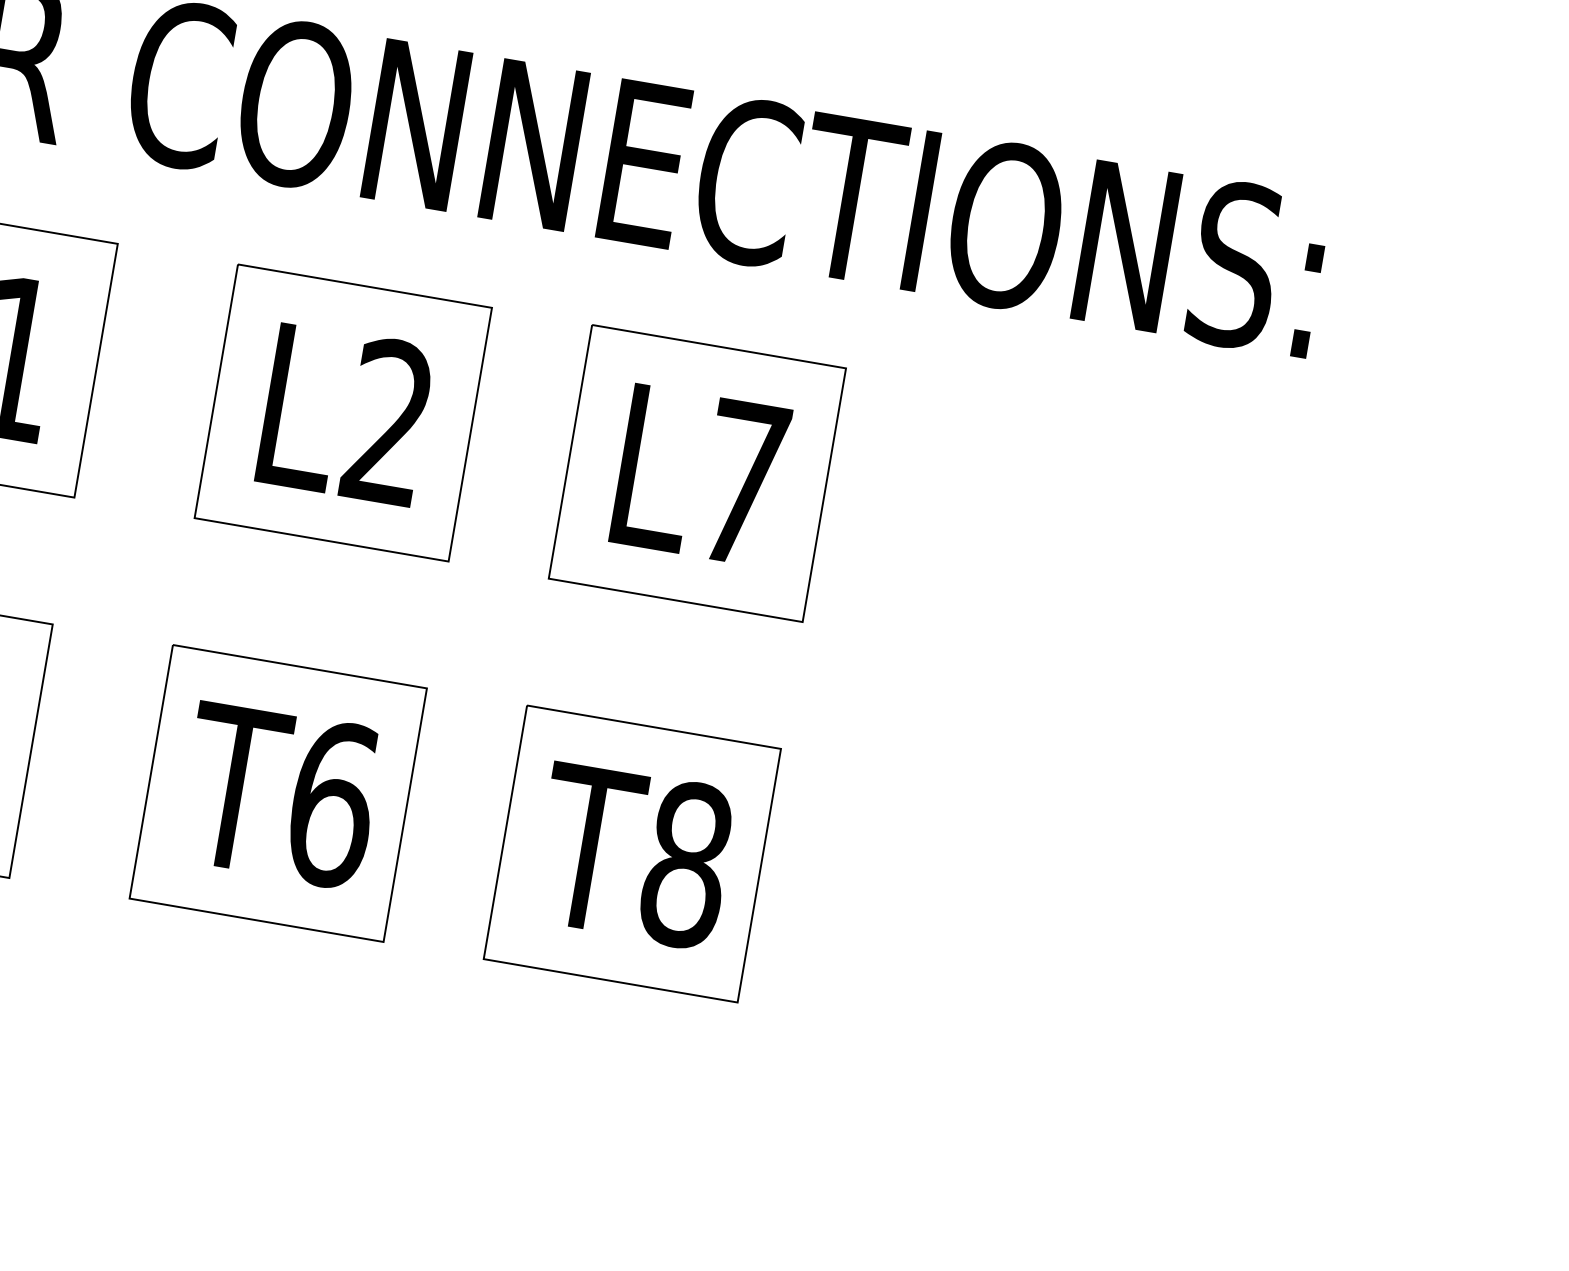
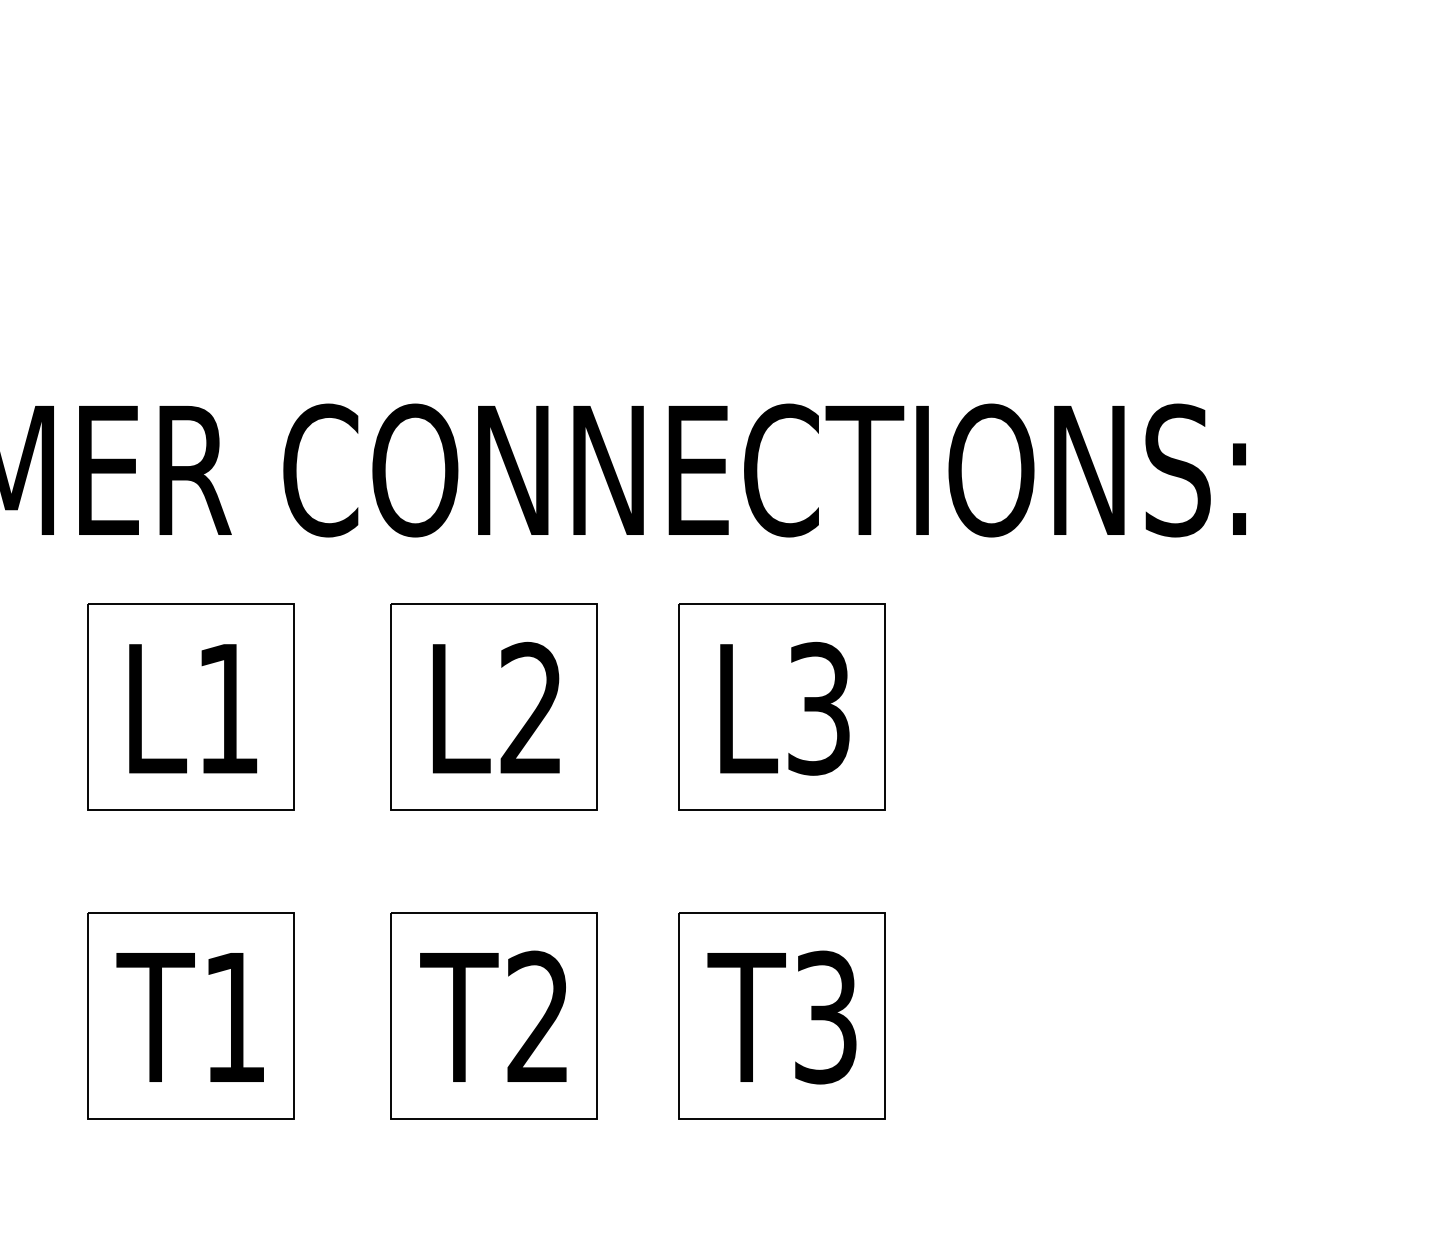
text: (742, 482) -> (818, 708), L7 -> L3
text: (333, 804) -> (539, 1017), T6 -> T2
text: (686, 864) -> (825, 1017), T8 -> T3

